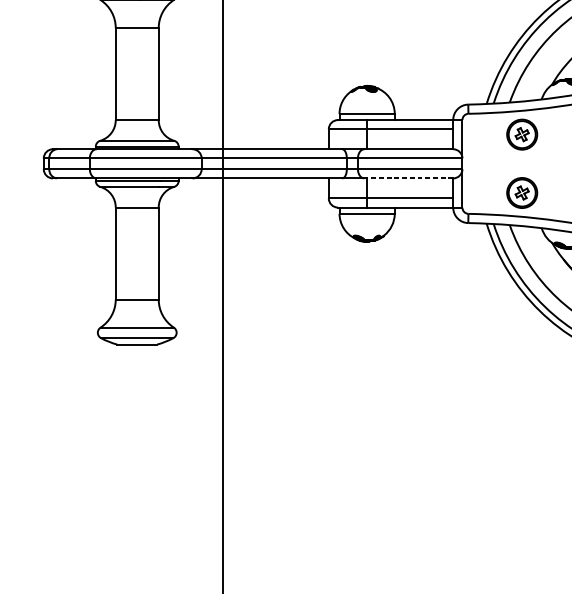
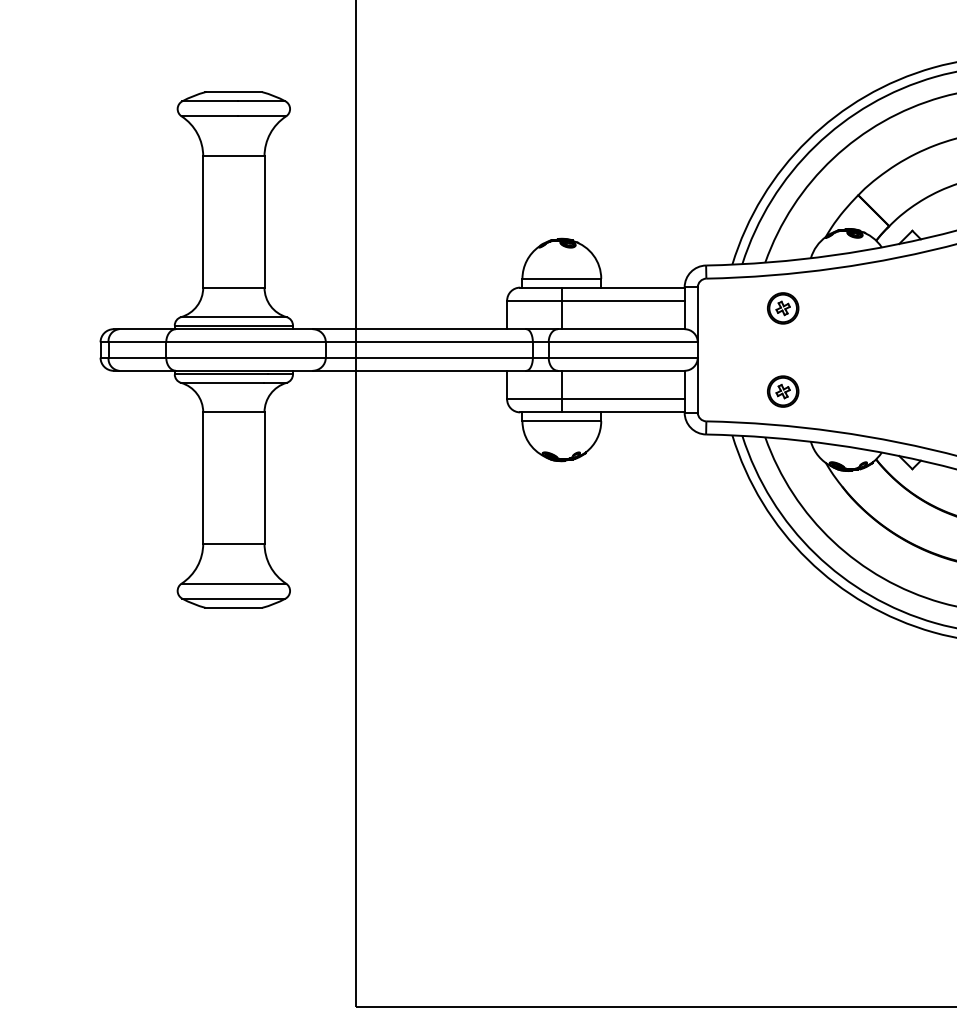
part: (522, 134) -> (783, 308), size x0.71
line: (408, 178) -> (620, 370), dashed -> solid
part: (522, 192) -> (783, 391), size x0.71

